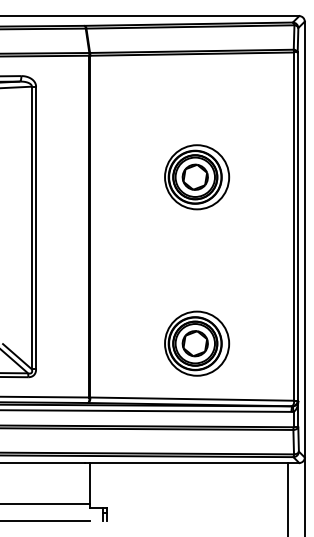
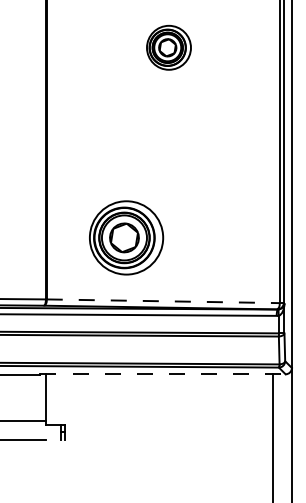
part: (197, 177) -> (169, 47), size x0.6
part: (197, 343) -> (126, 237), moved
line: (192, 399) -> (163, 301), solid -> dashed
line: (192, 463) -> (163, 374), solid -> dashed

